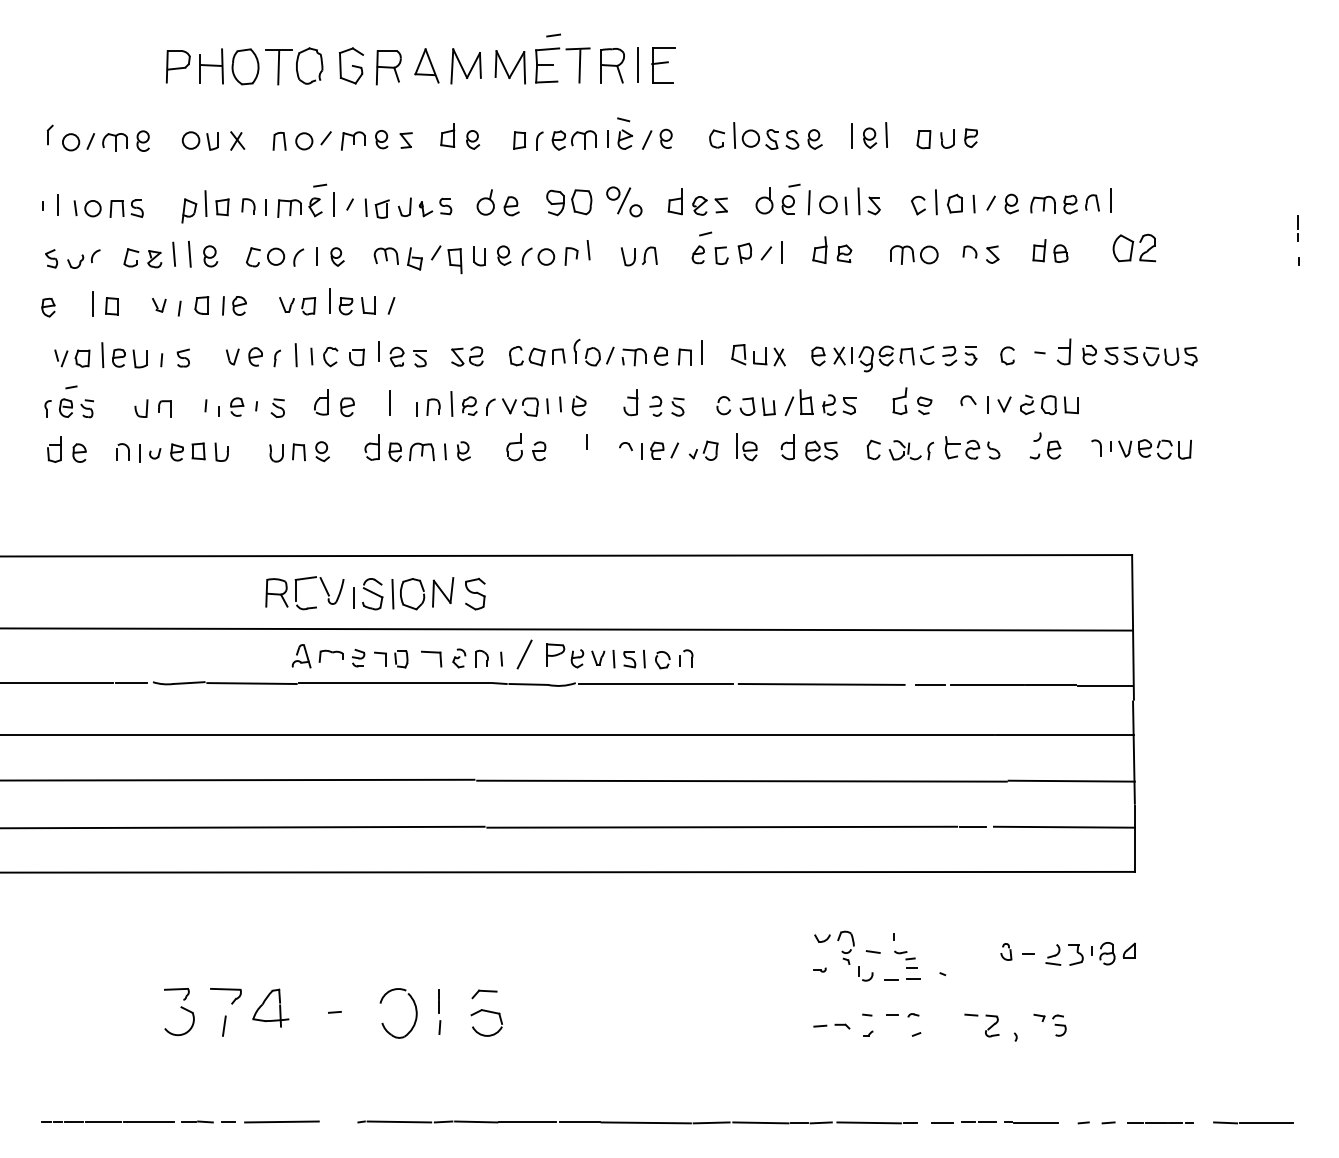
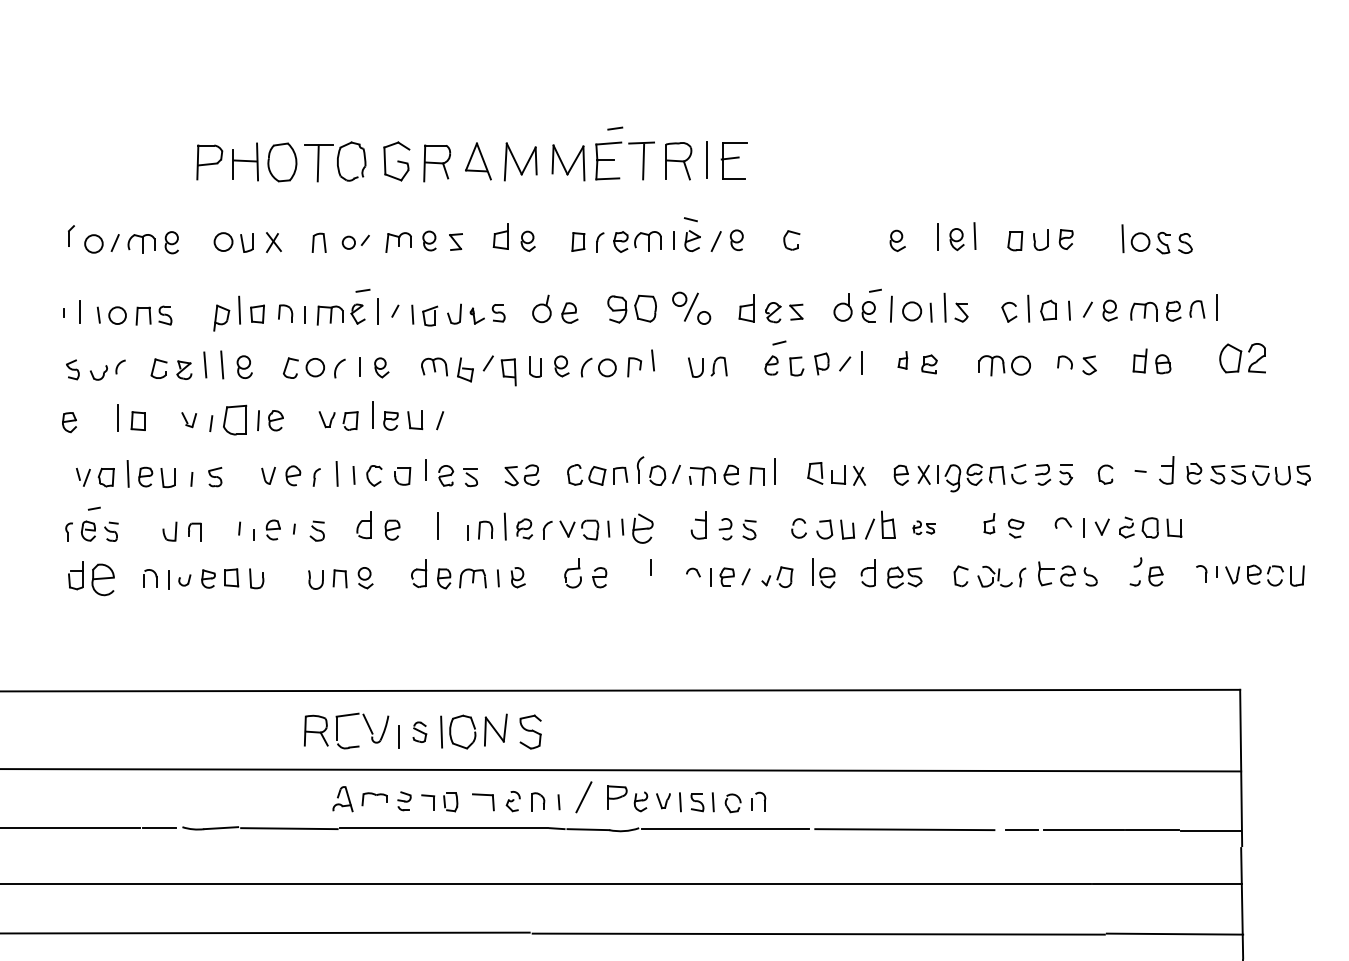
part: (766, 135) -> (1157, 238), moved
part: (313, 140) -> (355, 242), size x0.7
part: (819, 249) -> (902, 359), size x0.6
part: (201, 305) -> (234, 420), size x1.6
part: (899, 401) -> (988, 523), size x0.7
part: (839, 404) -> (924, 527), size x0.6
part: (578, 405) -> (642, 528), size x1.4
part: (79, 452) -> (103, 579), size x1.6
part: (372, 594) -> (419, 732), size x0.6

